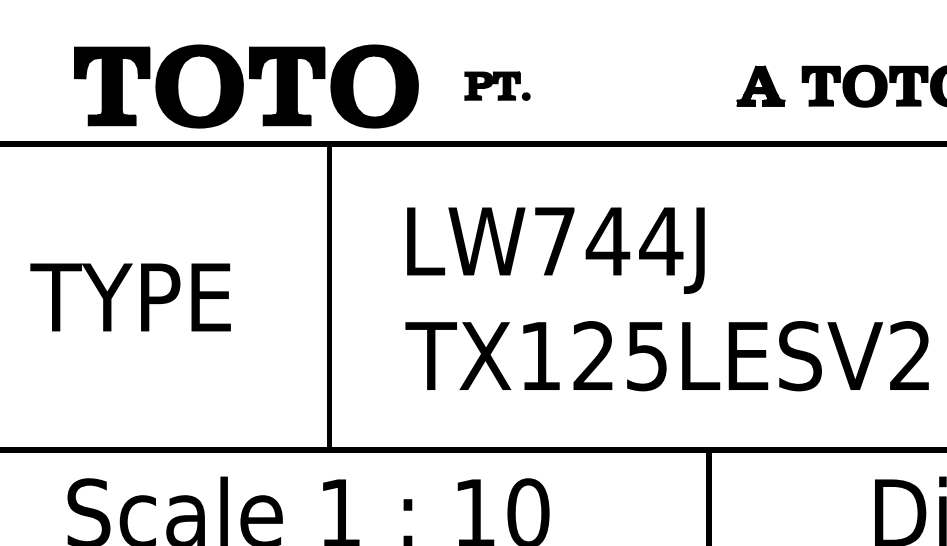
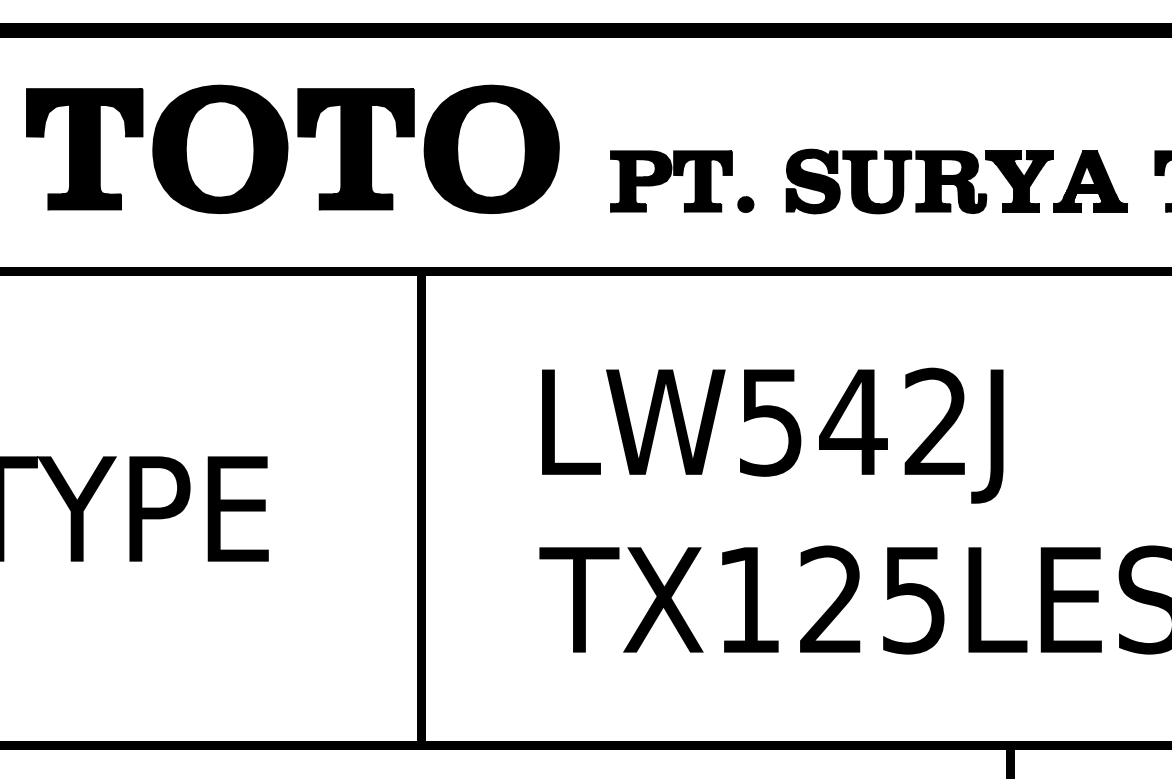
part: (497, 85) -> (682, 180), size x1.43
part: (650, 85) -> (919, 180), added
part: (246, 86) -> (293, 149), moved
text: (608, 241) -> (854, 422), LW744J -> LW542J

